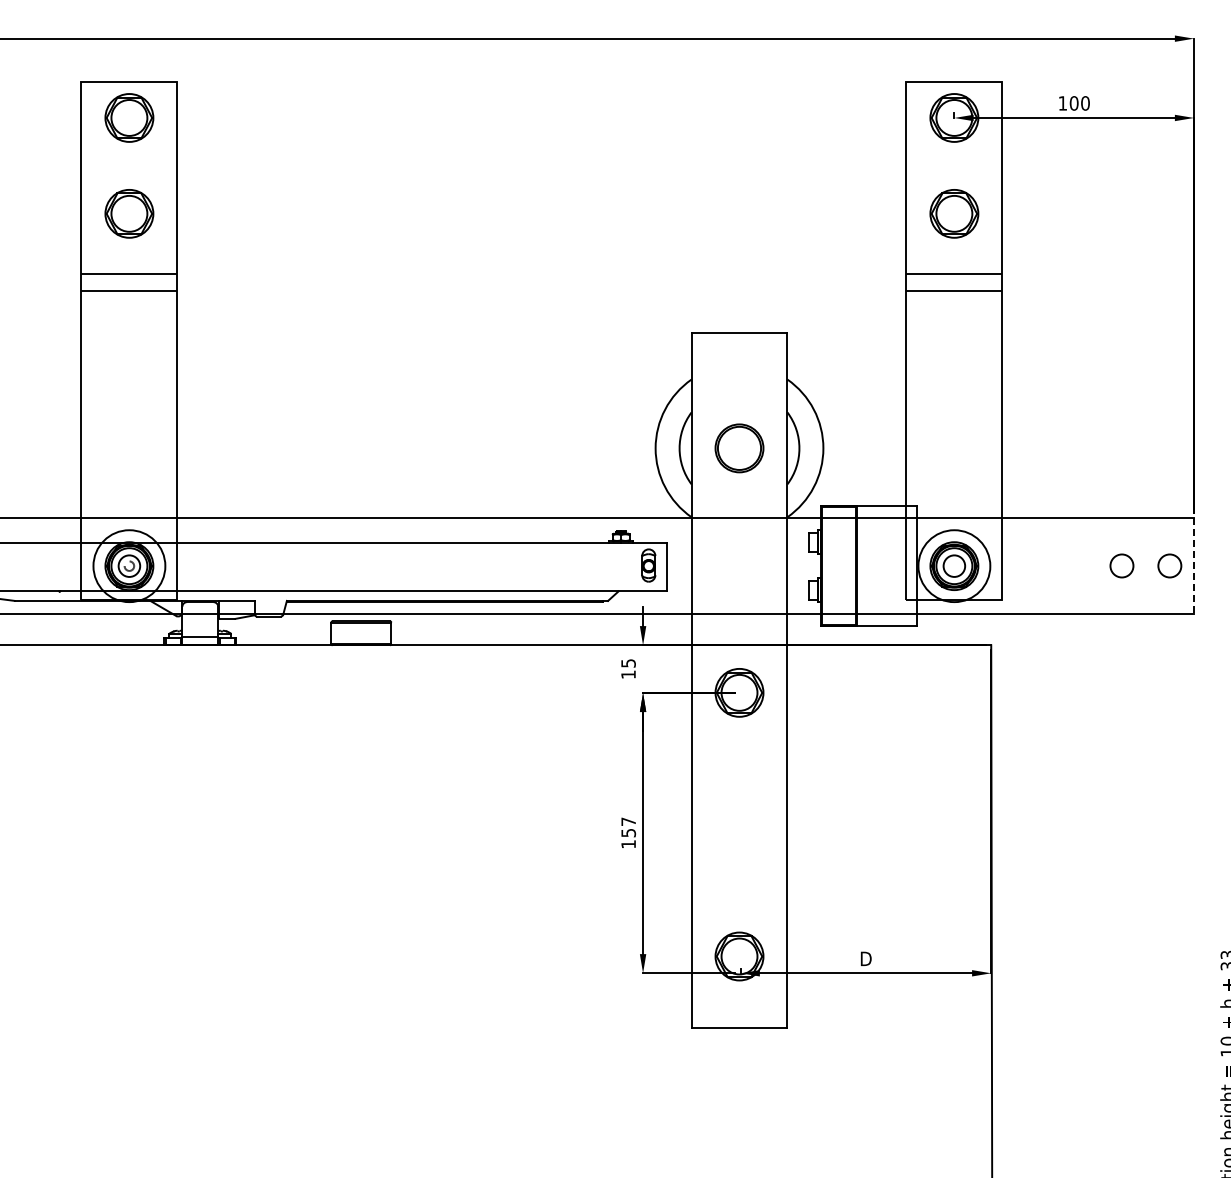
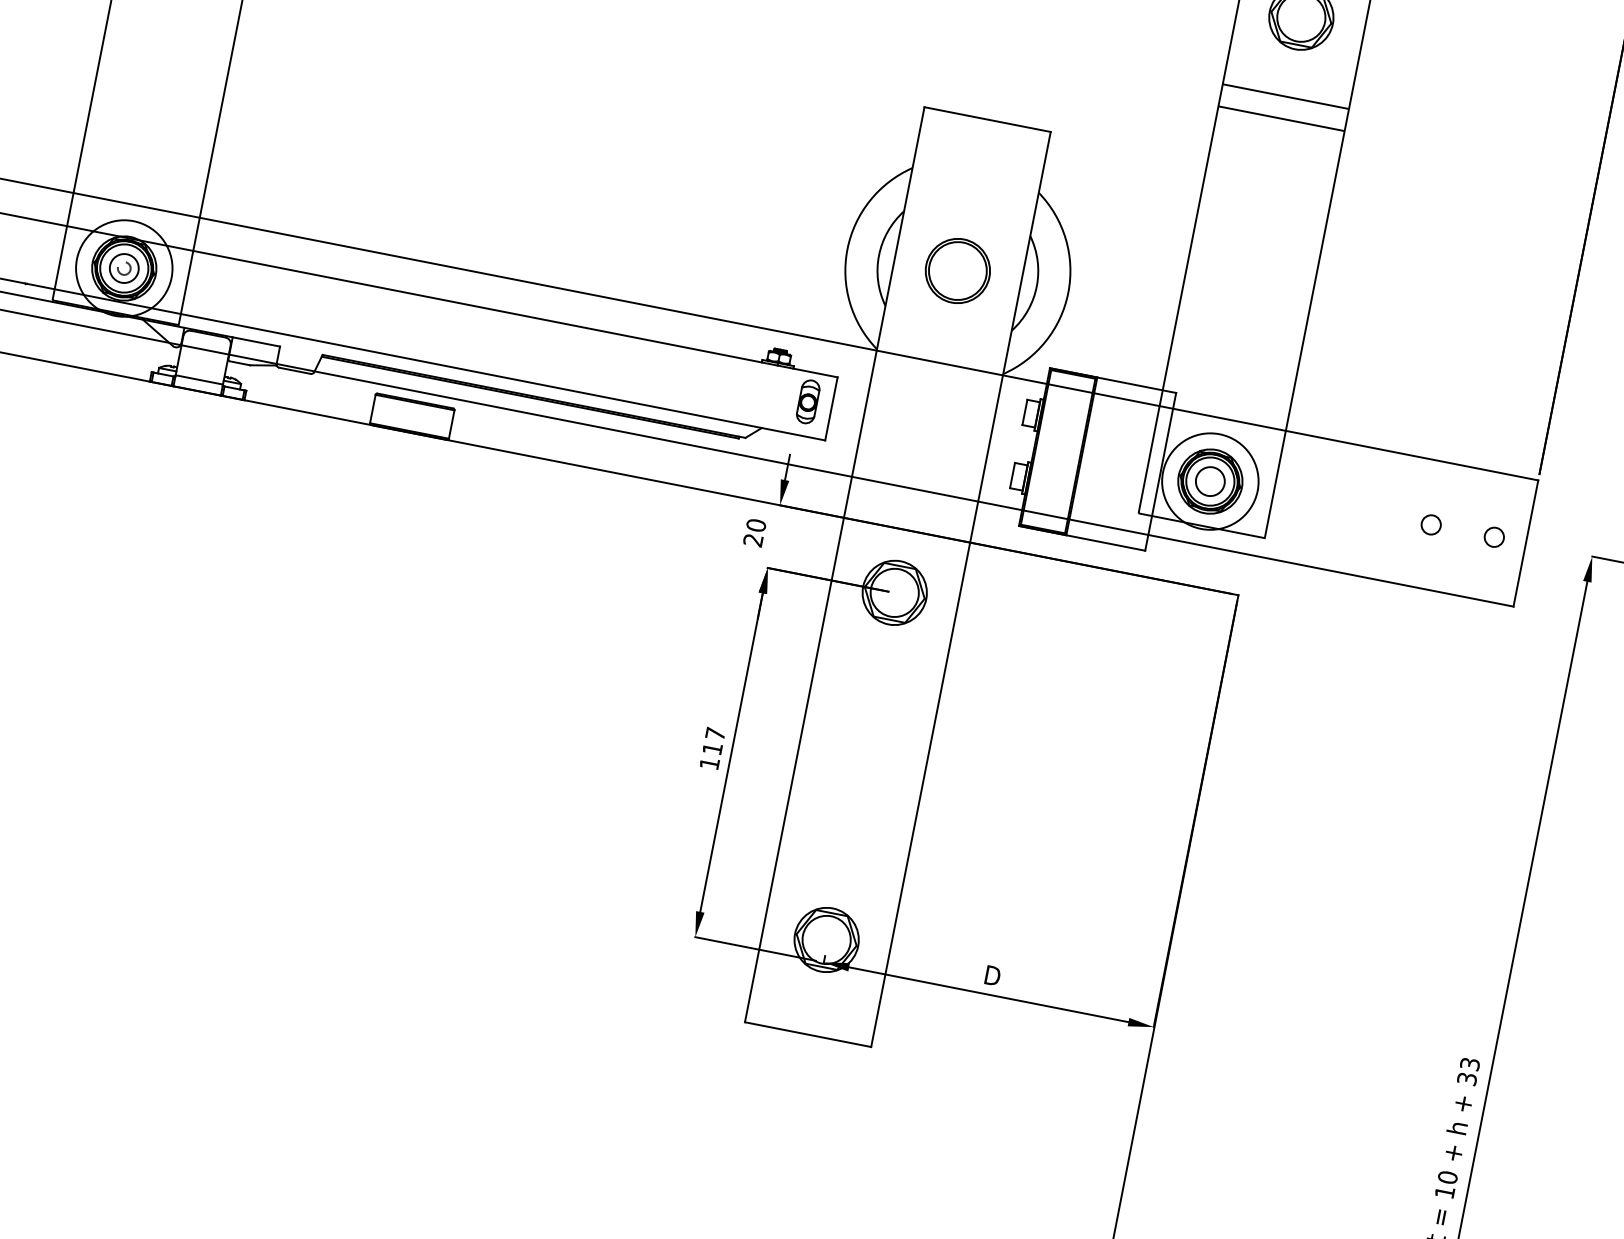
circle: (1122, 566) -> (1431, 525), size x0.62
circle: (1170, 566) -> (1494, 537), size x0.62
line: (1194, 566) -> (1526, 544), dashed -> solid
text: (628, 668) -> (754, 532), 15 -> 20
text: (628, 833) -> (712, 749), 157 -> 117

